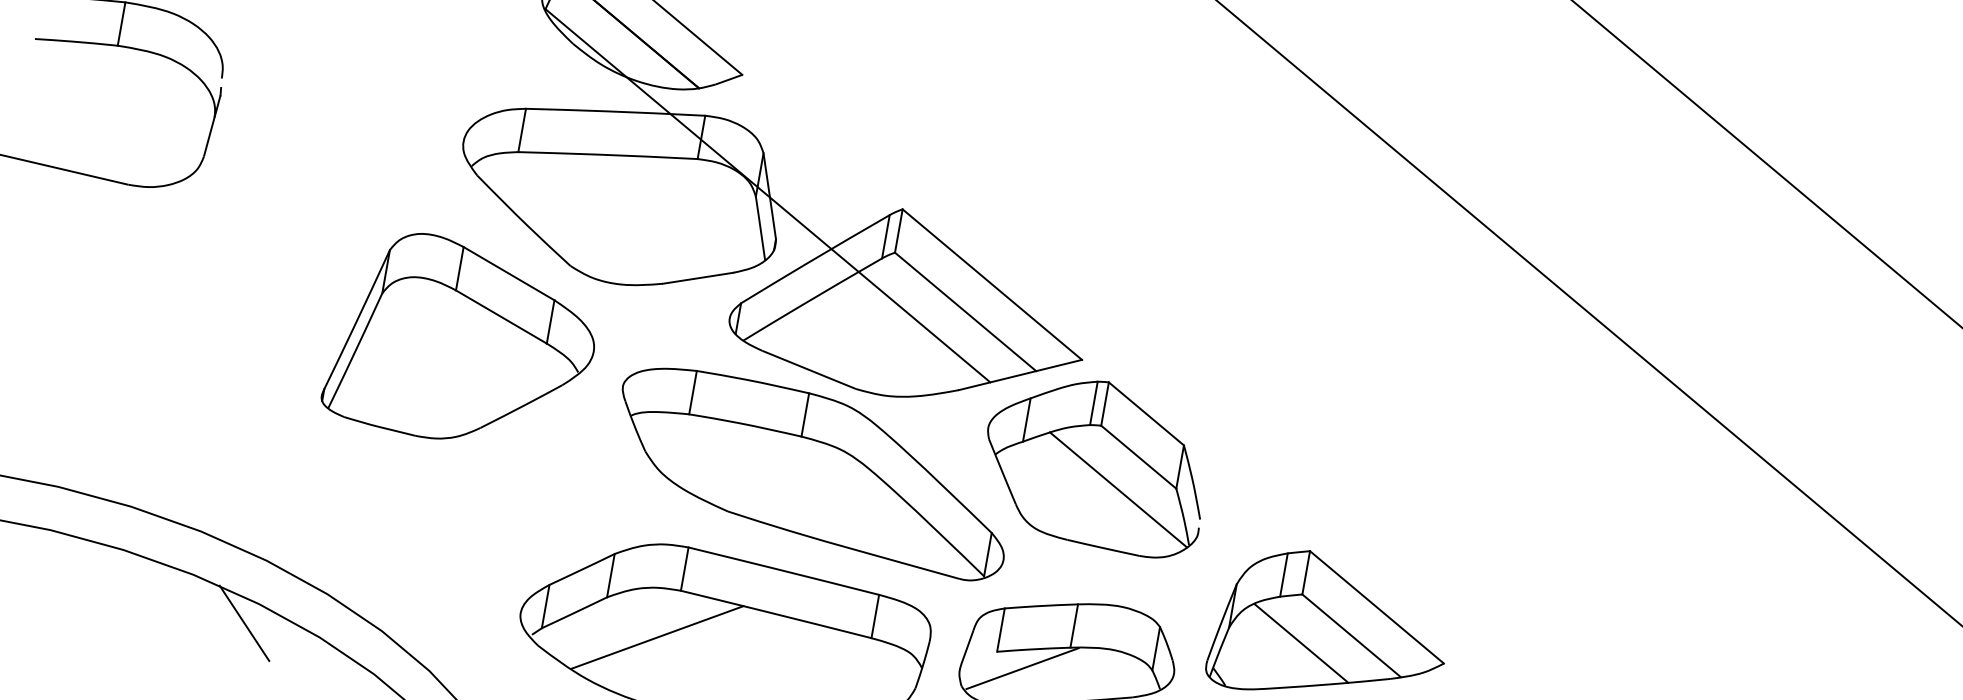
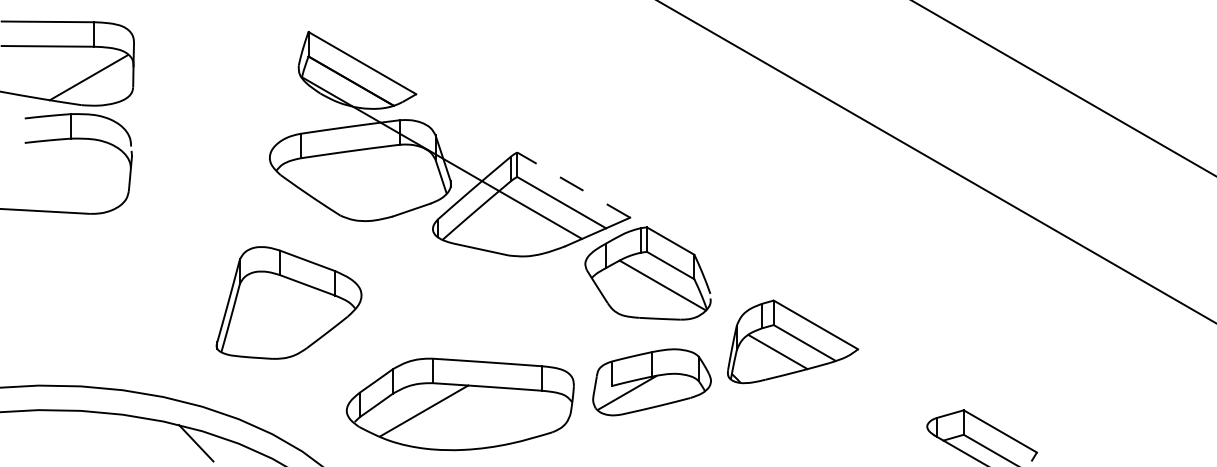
line: (992, 283) -> (573, 184), solid -> dashed
part: (462, 341) -> (288, 302), moved
part: (812, 472) -> (493, 305), removed

